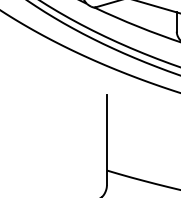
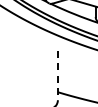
line: (106, 141) -> (57, 76), solid -> dashed

